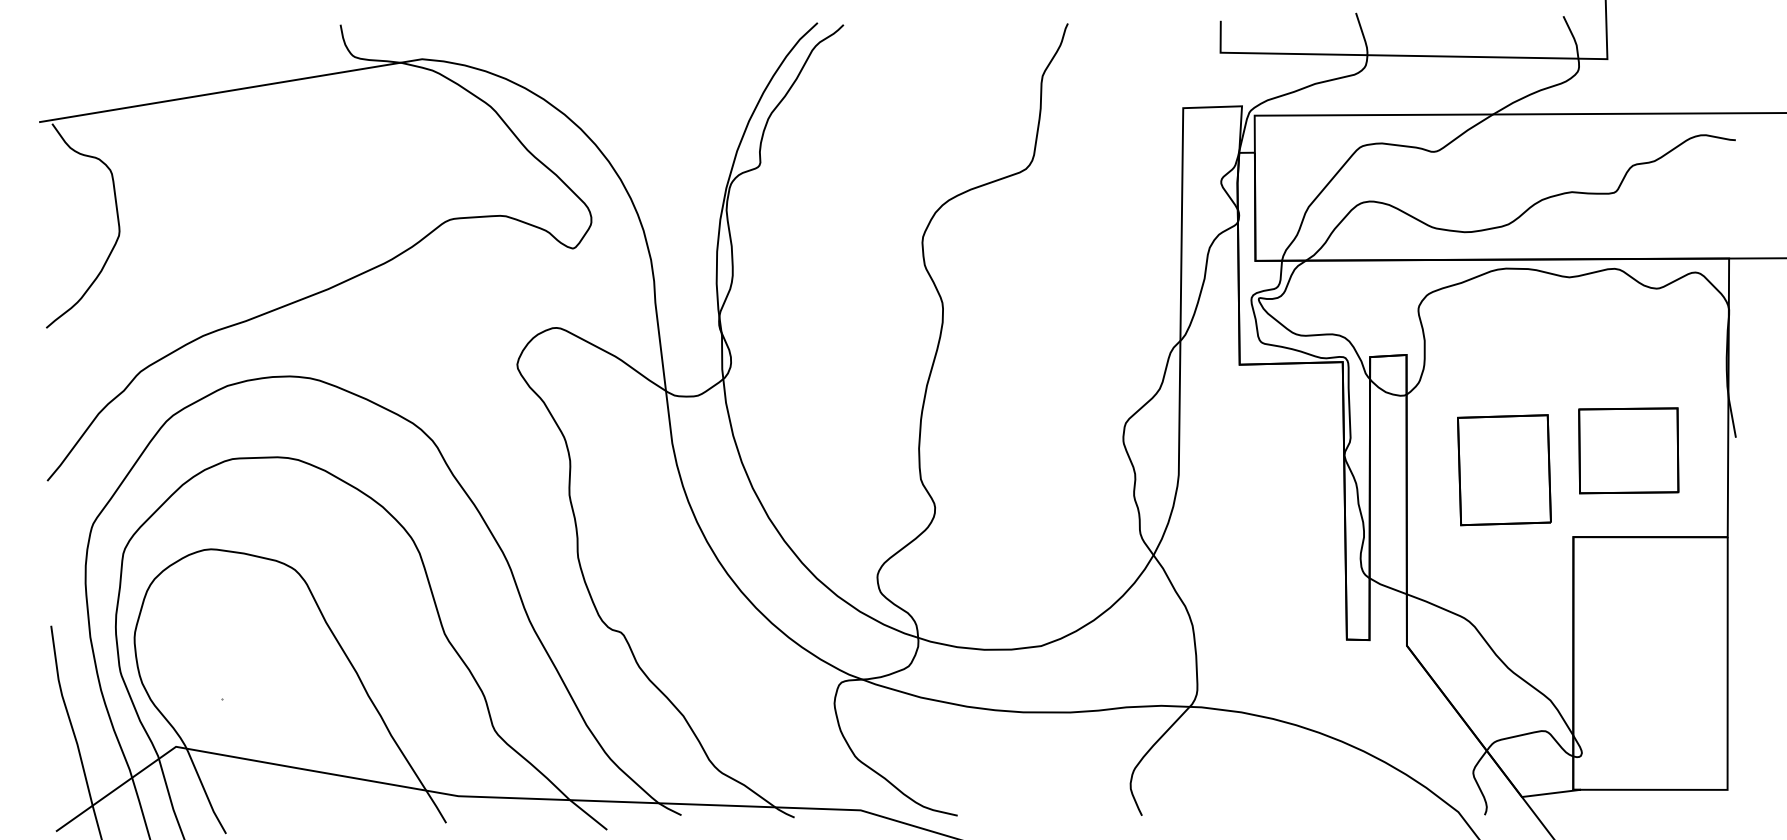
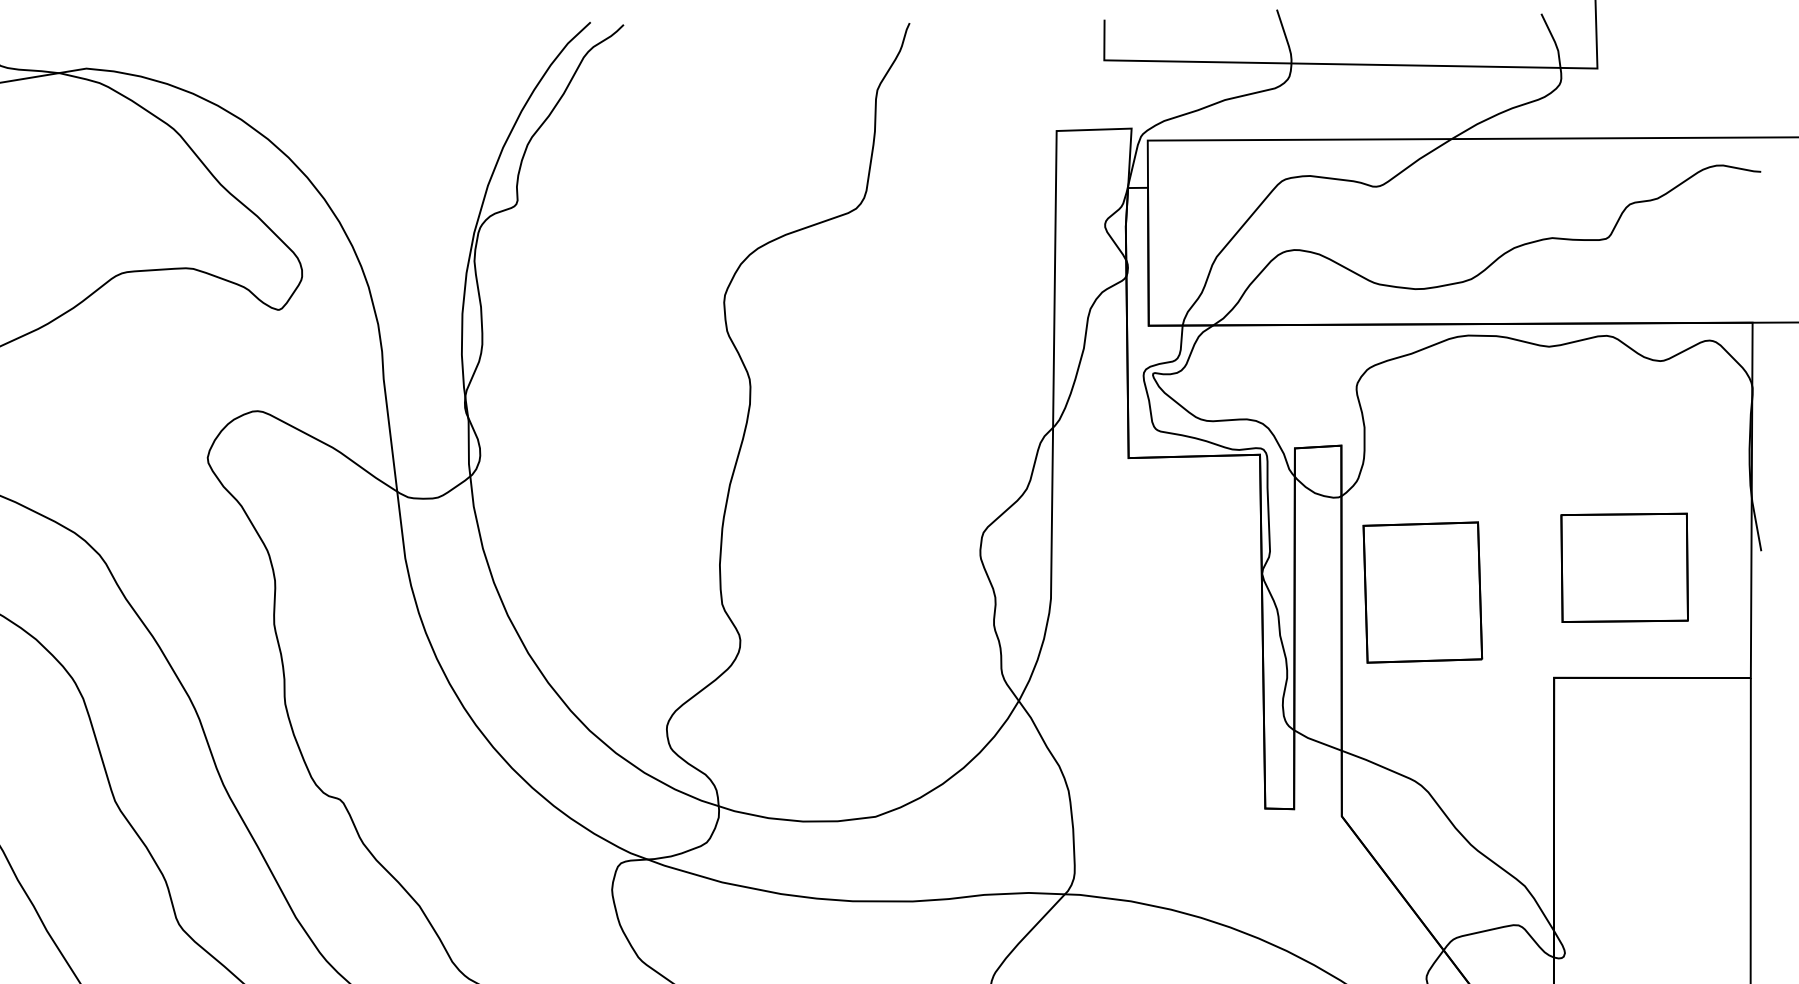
part: (1504, 470) -> (1422, 592), moved

